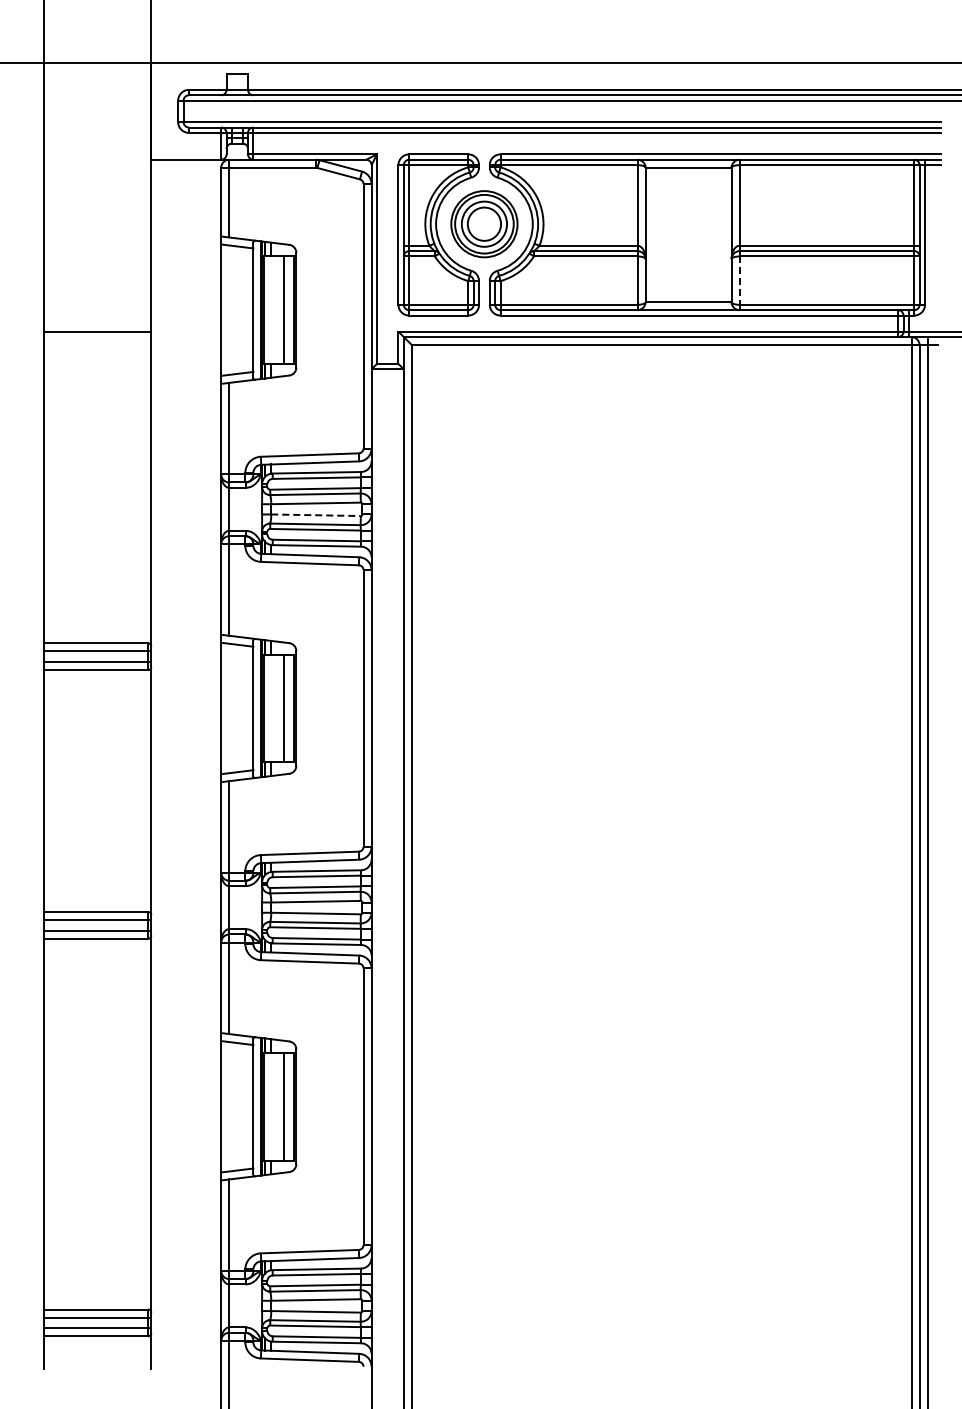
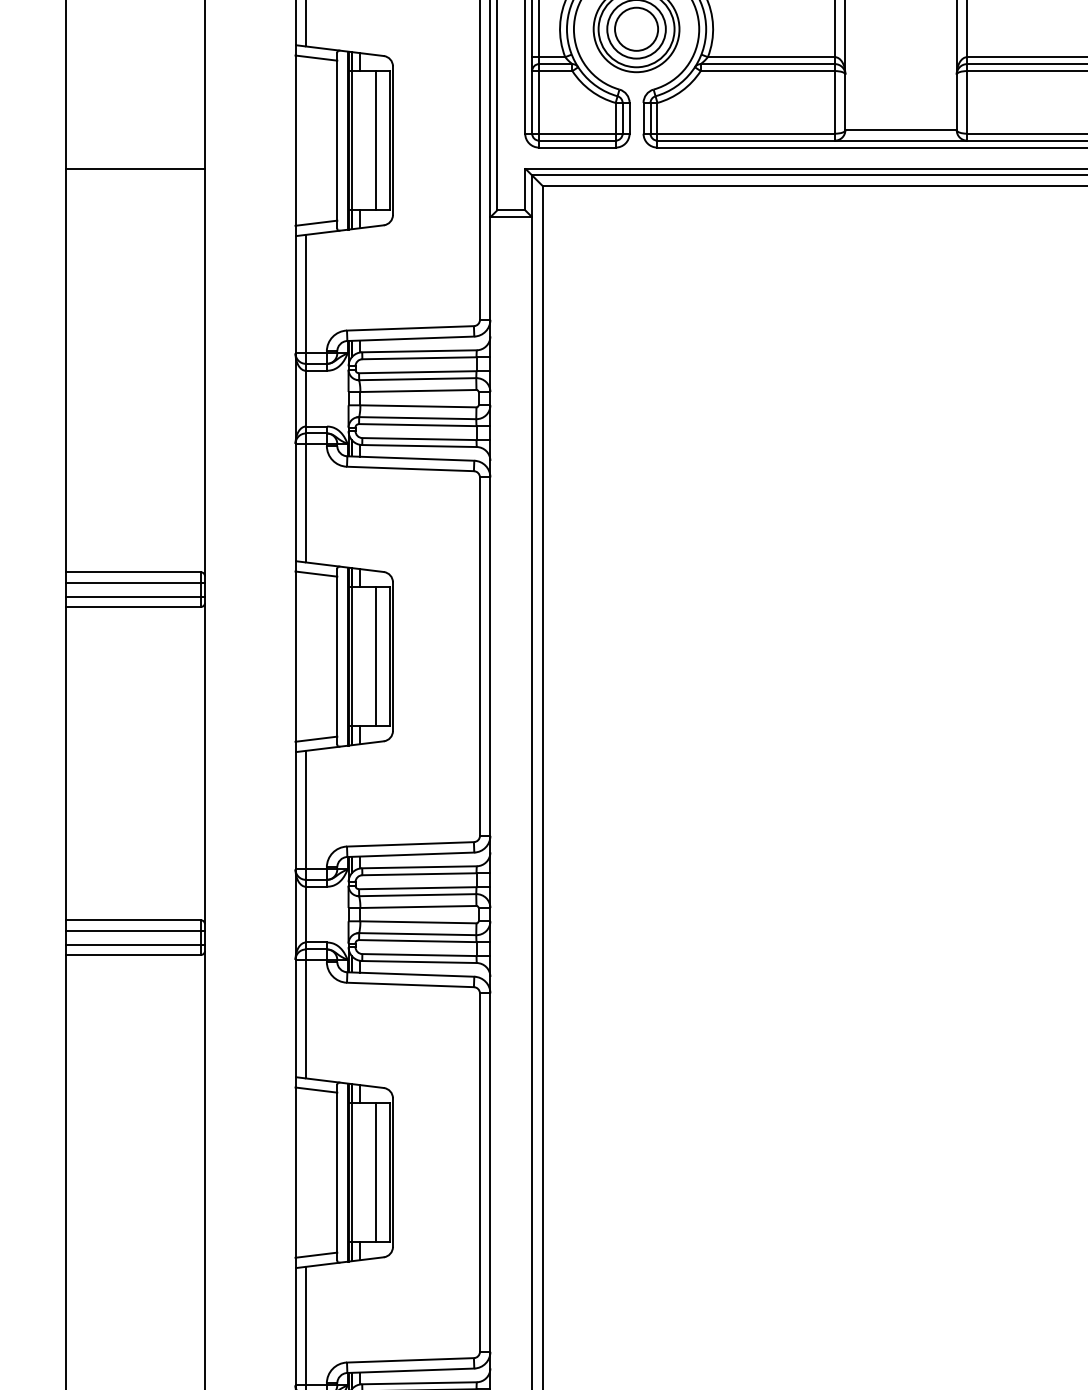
line: (739, 281) -> (967, 103), dashed -> solid
line: (316, 515) -> (419, 406), dashed -> solid

